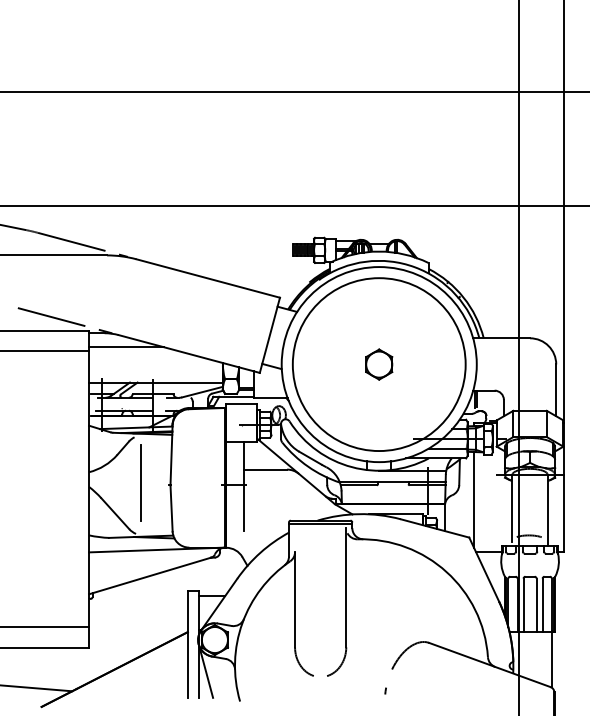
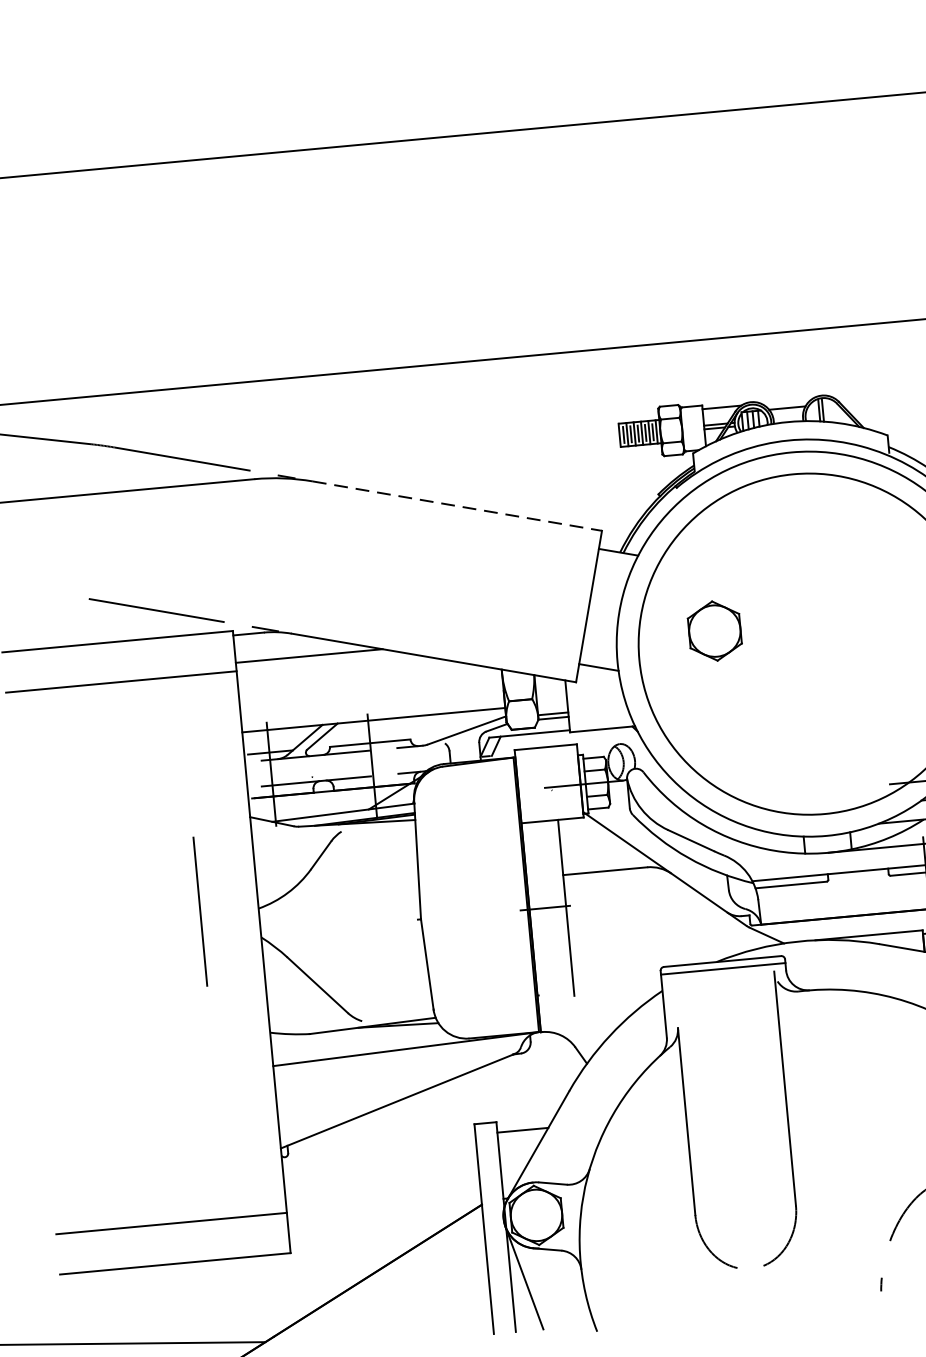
line: (208, 278) -> (457, 506), solid -> dashed
part: (379, 364) -> (715, 630), moved
line: (140, 482) -> (200, 910), moved

